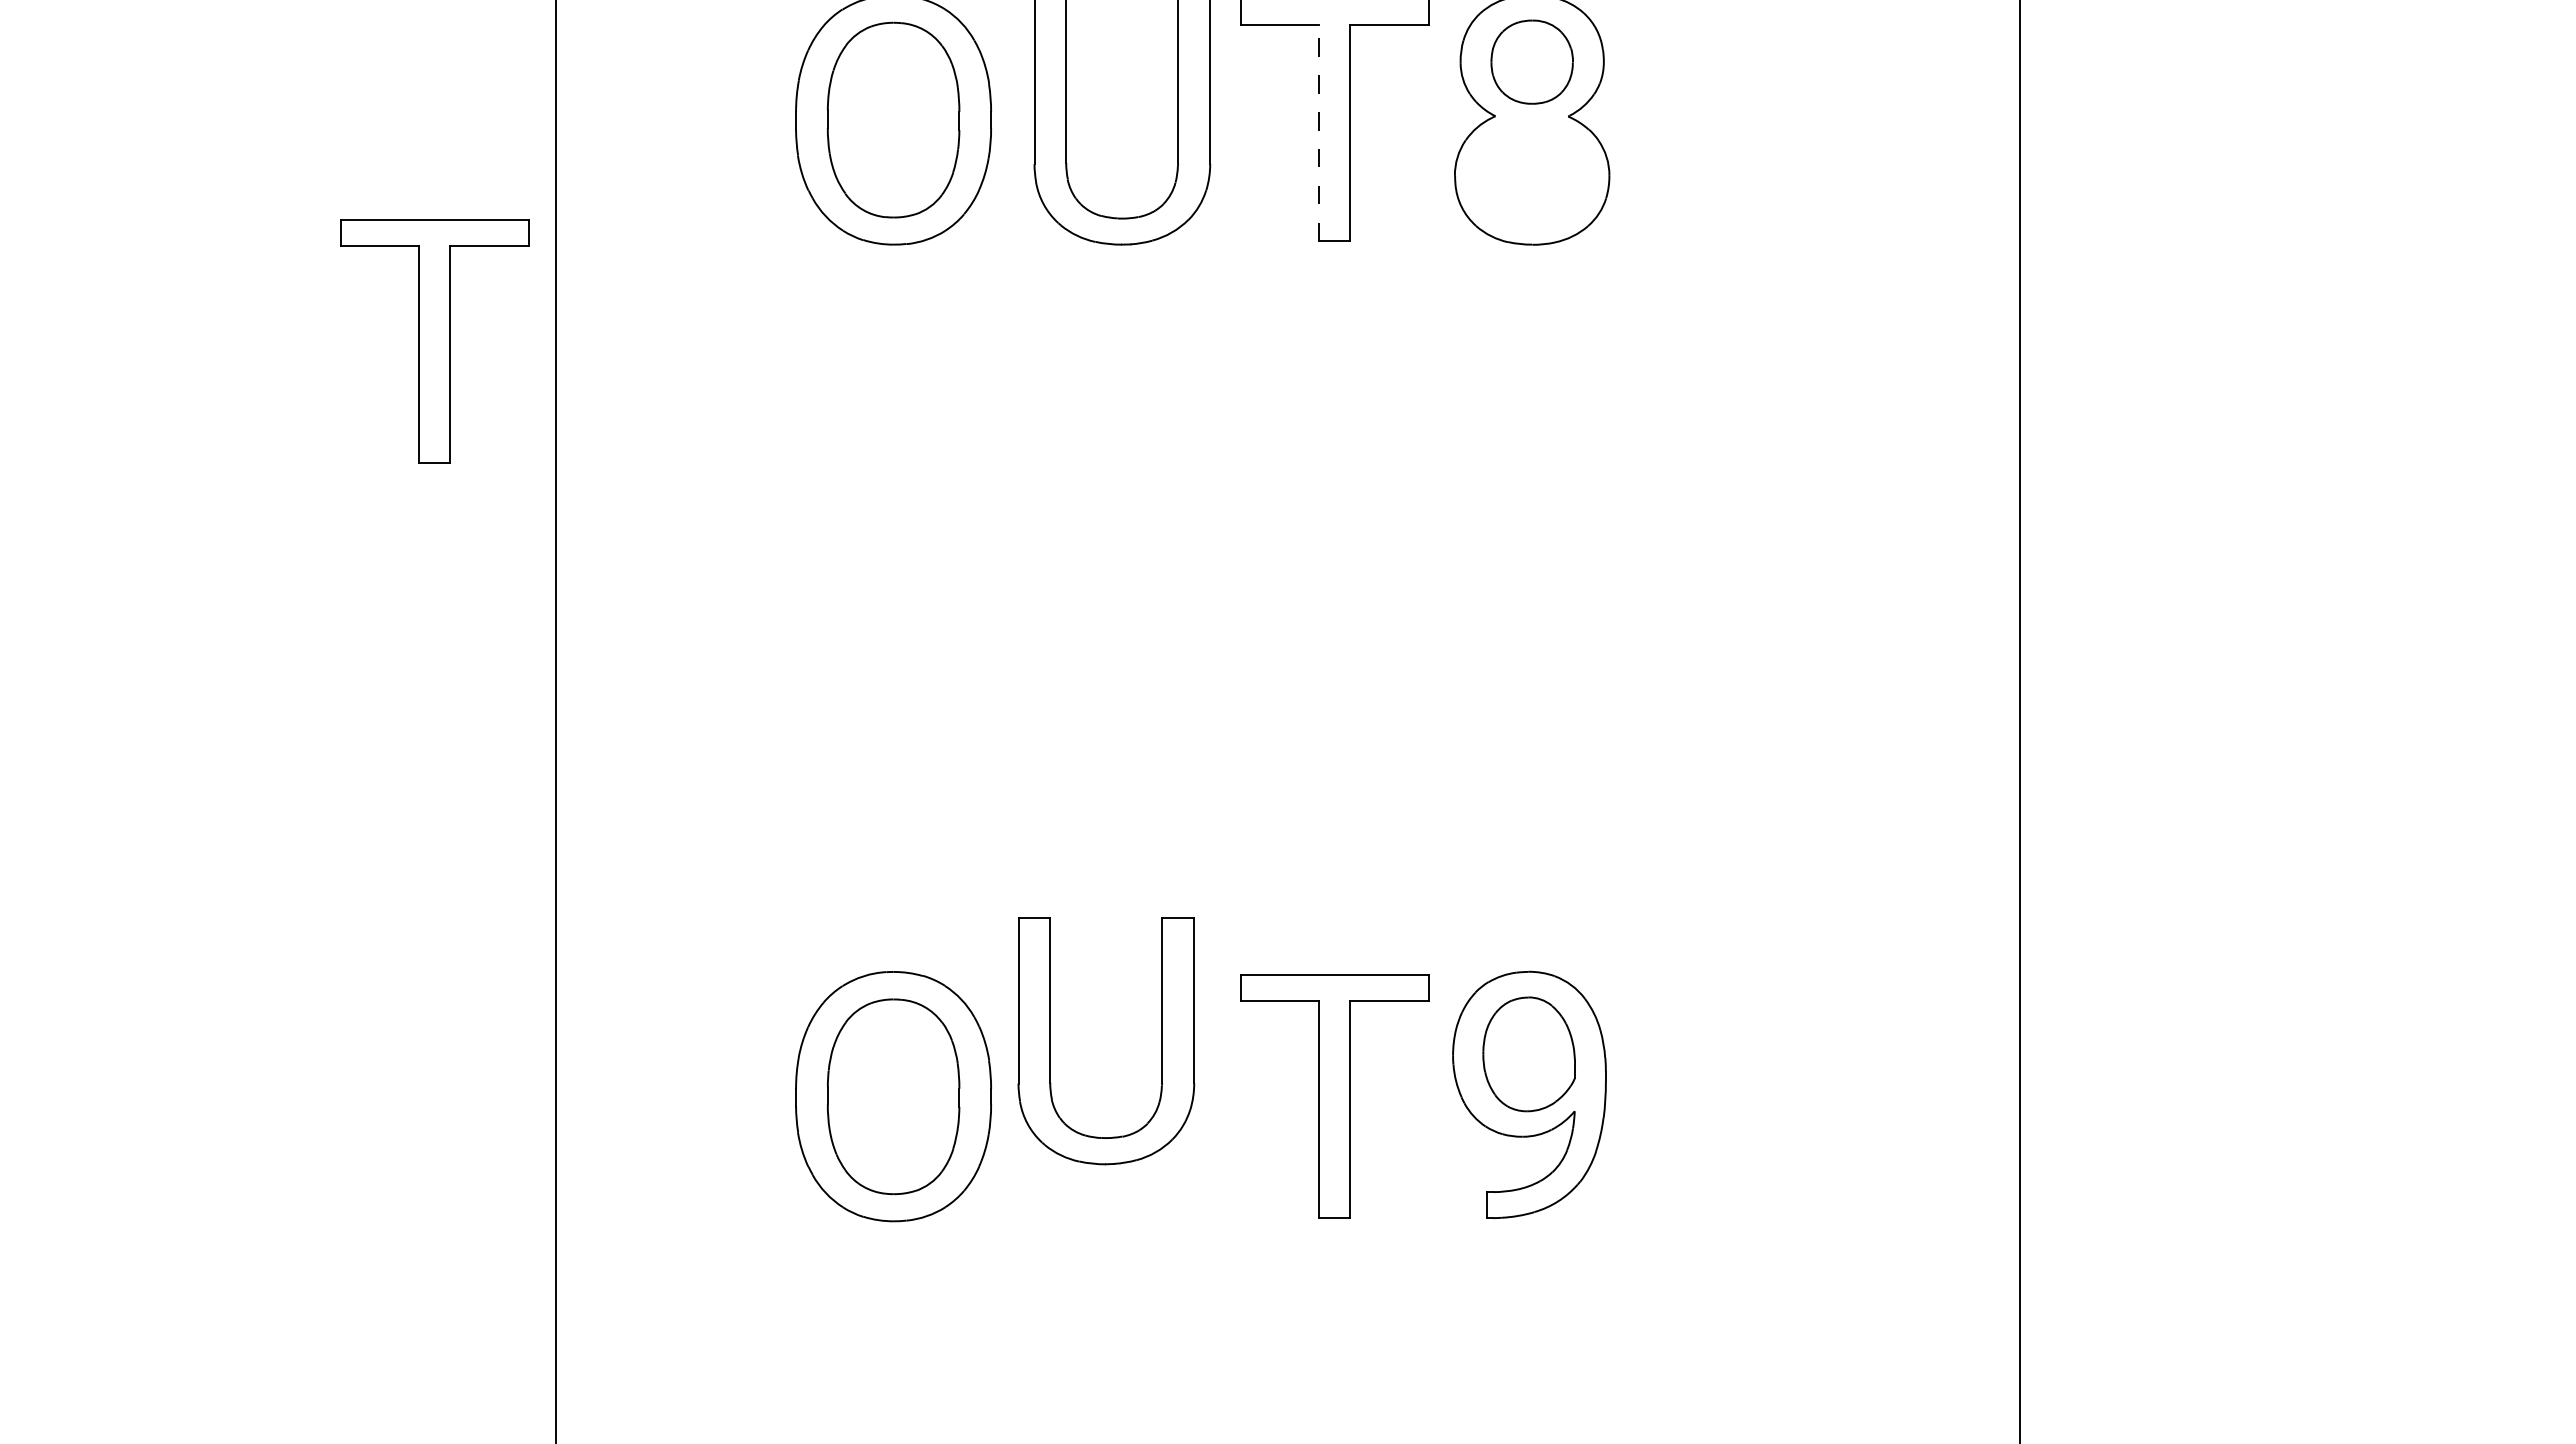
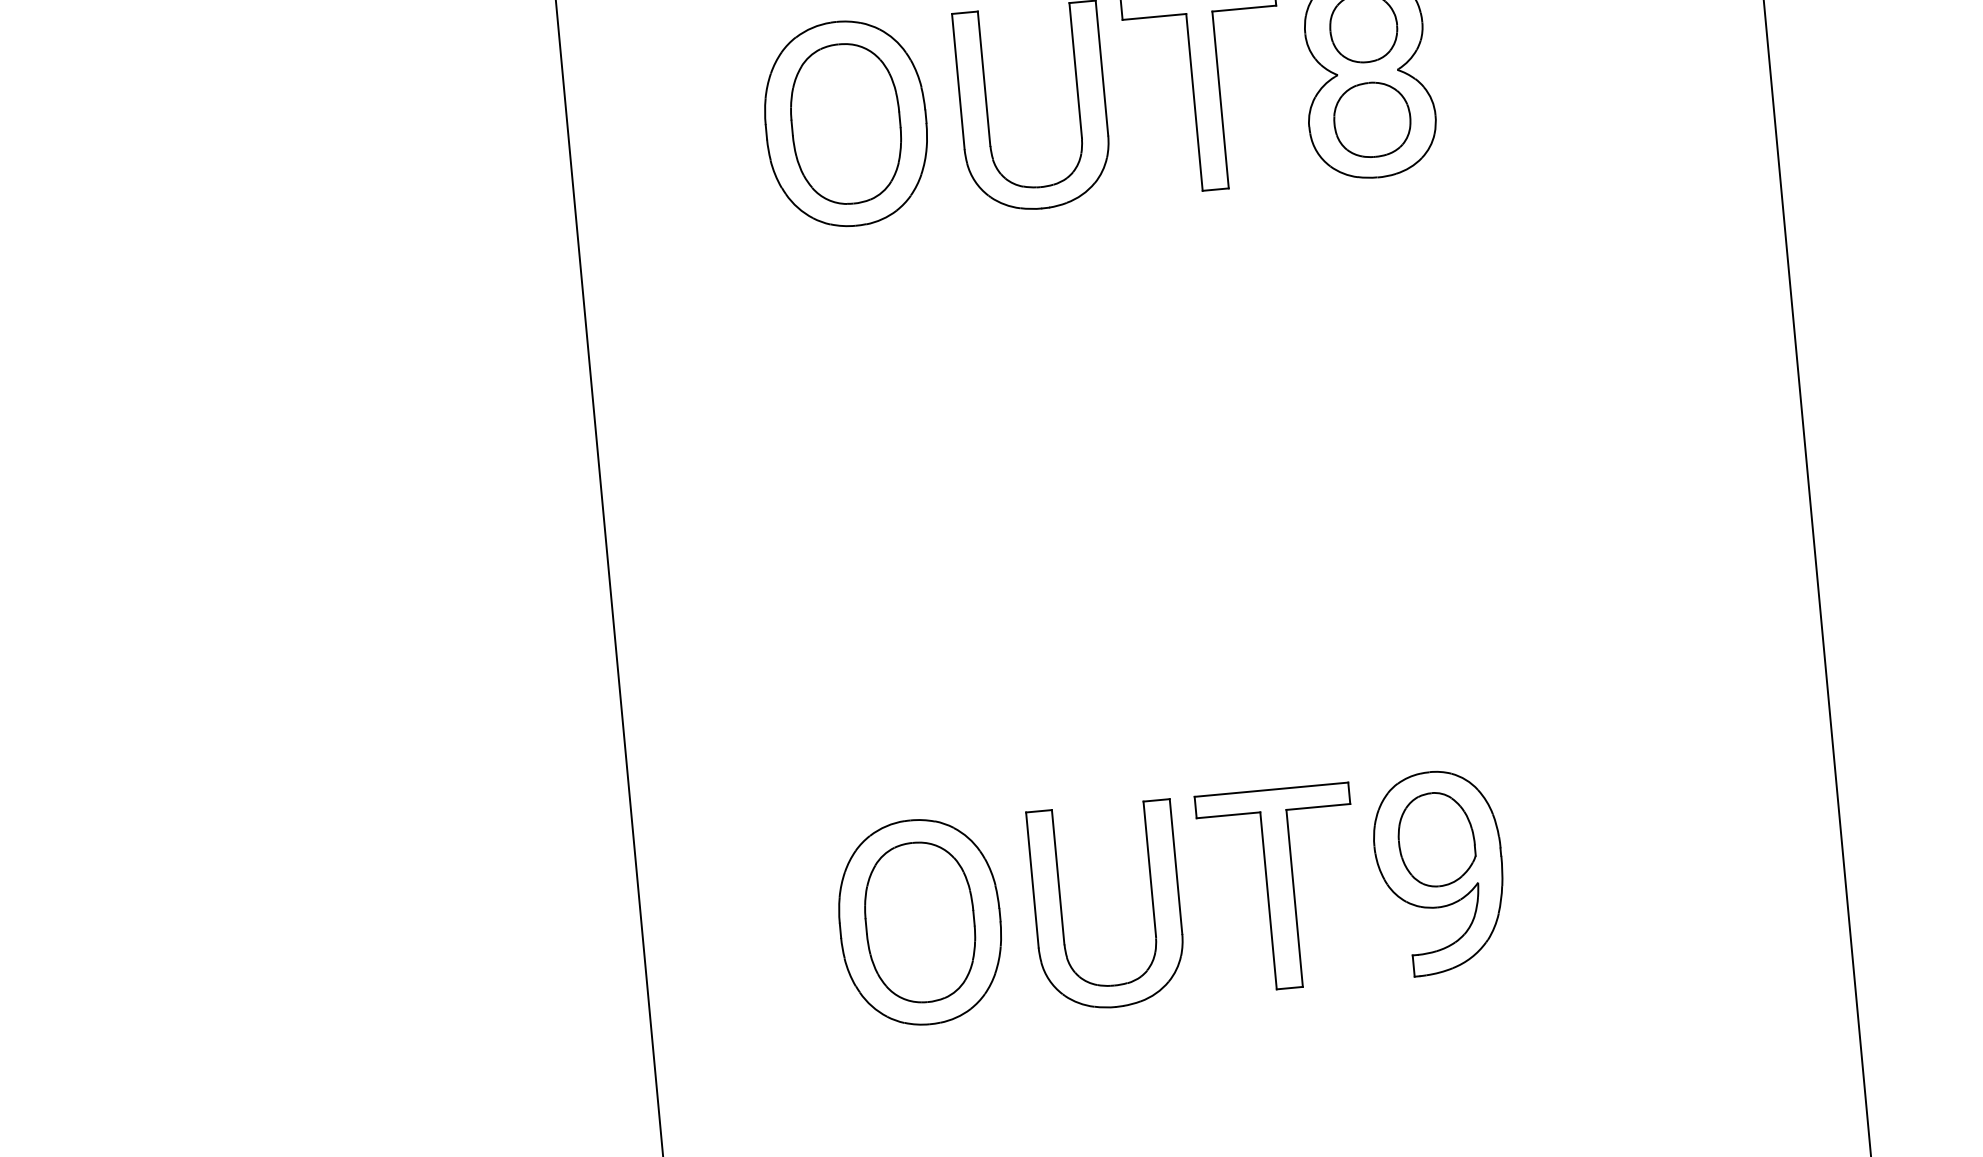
line: (1318, 132) -> (1194, 101), dashed -> solid
part: (1532, 174) -> (1372, 119), added
part: (434, 341) -> (487, 339), removed
part: (1161, 1041) -> (1152, 902), moved

